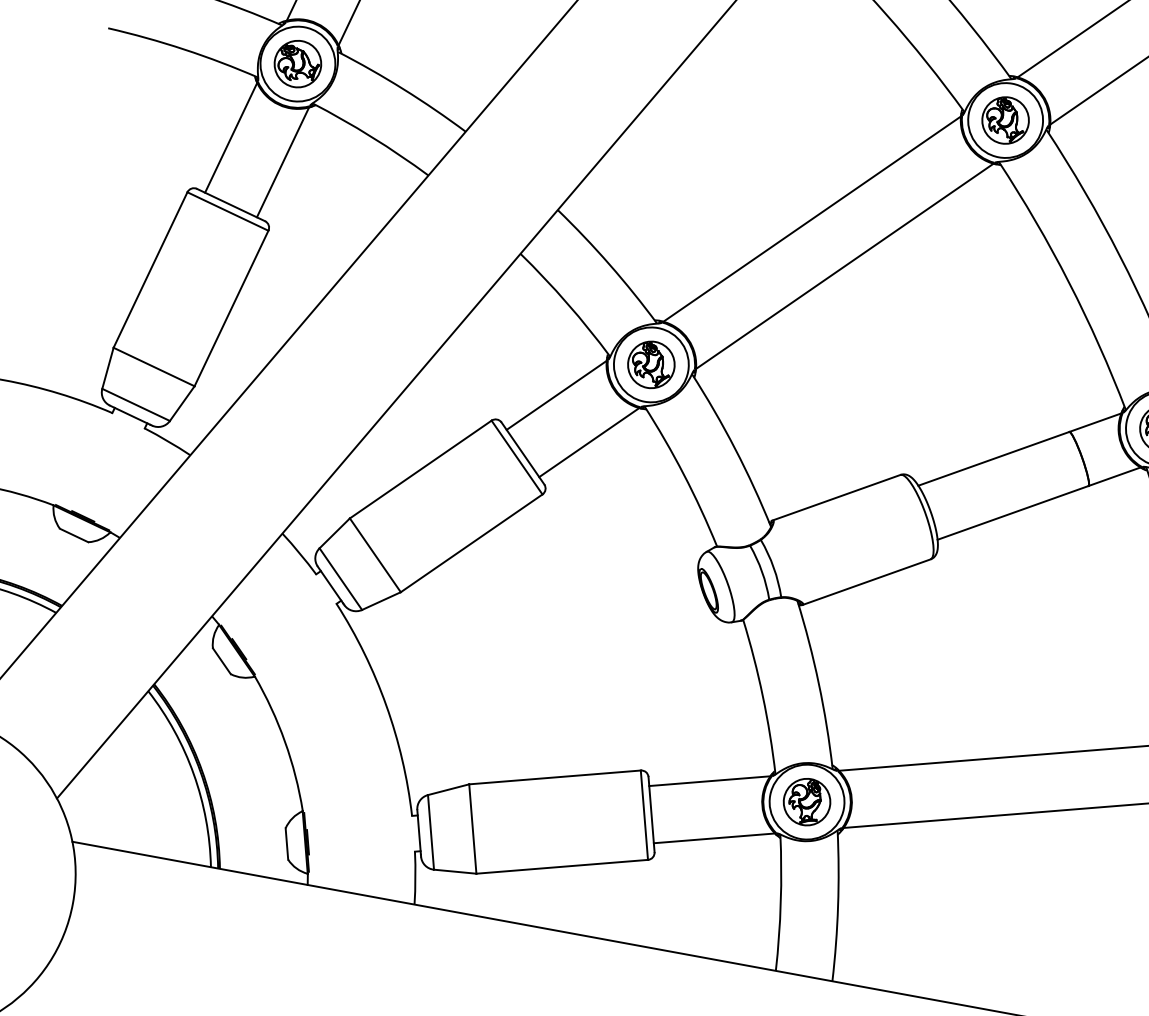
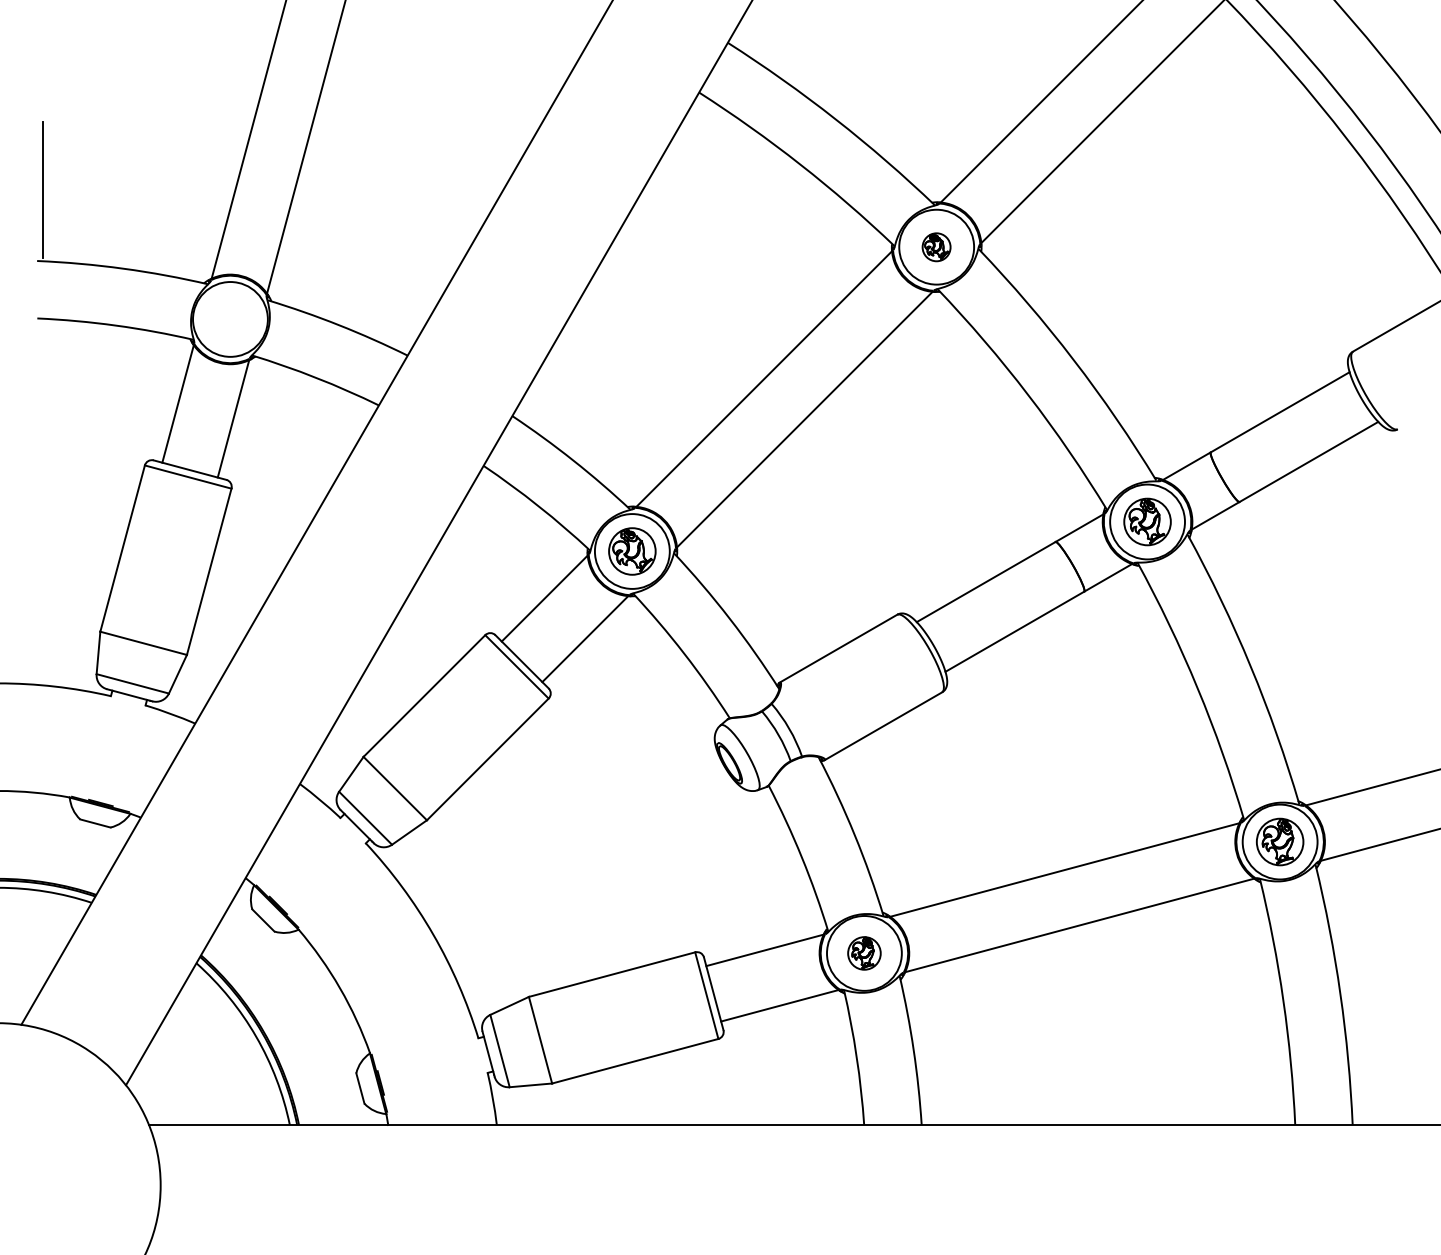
part: (297, 64) -> (230, 319), removed
part: (1005, 120) -> (936, 247), size x0.6
part: (807, 802) -> (864, 953), size x0.7

